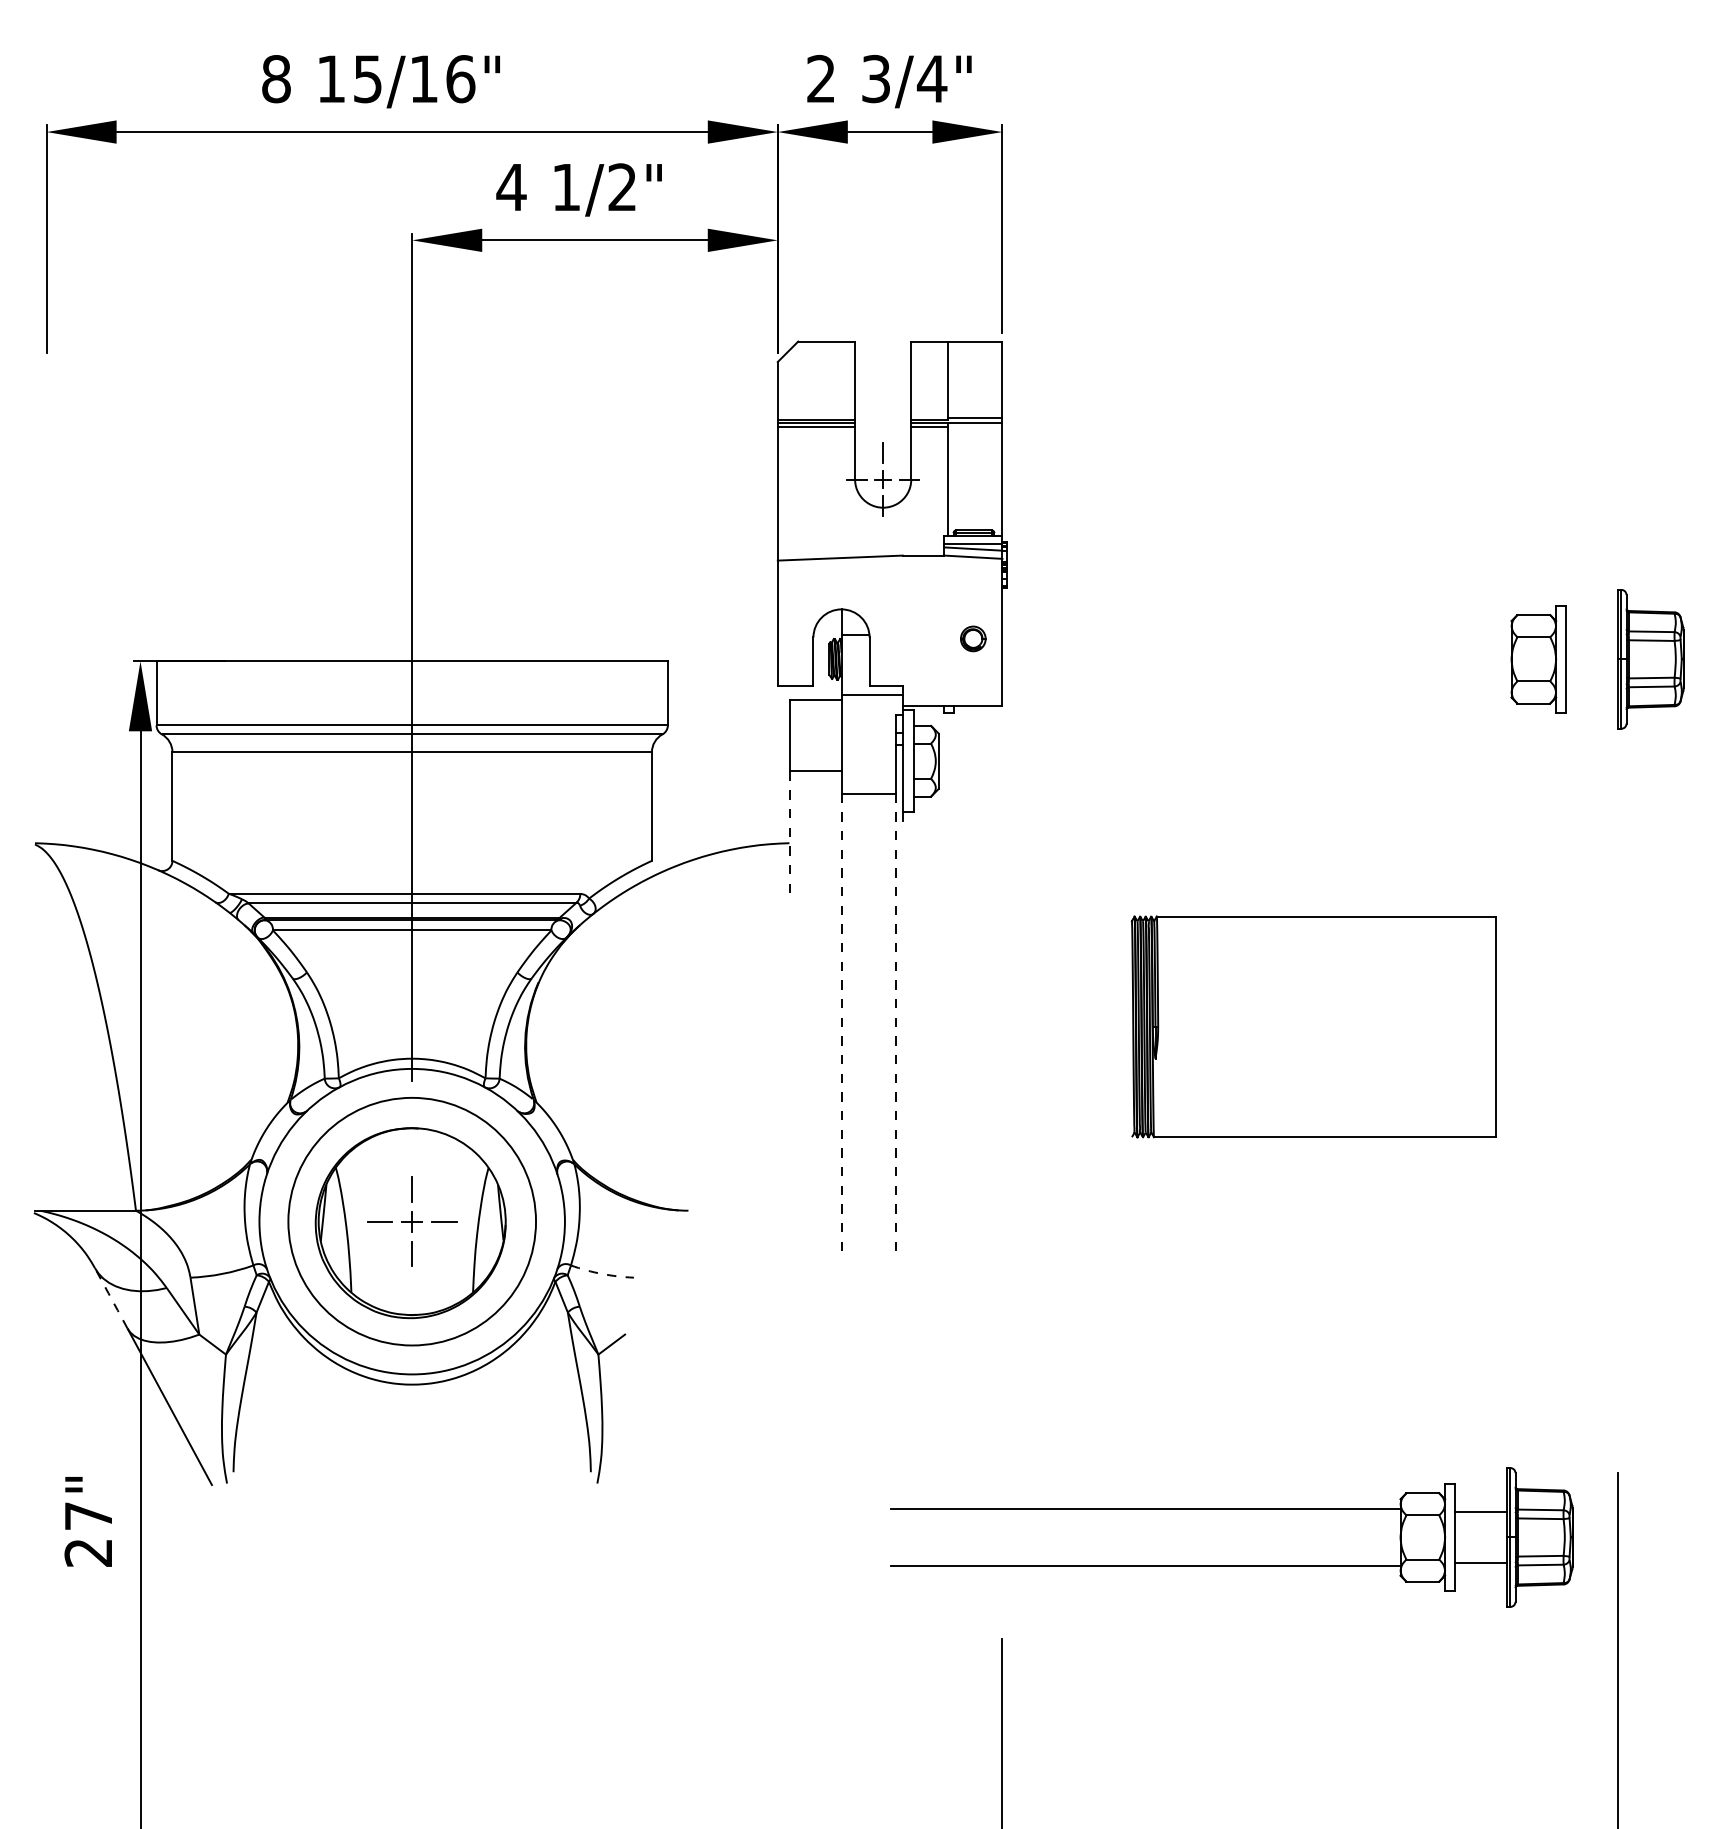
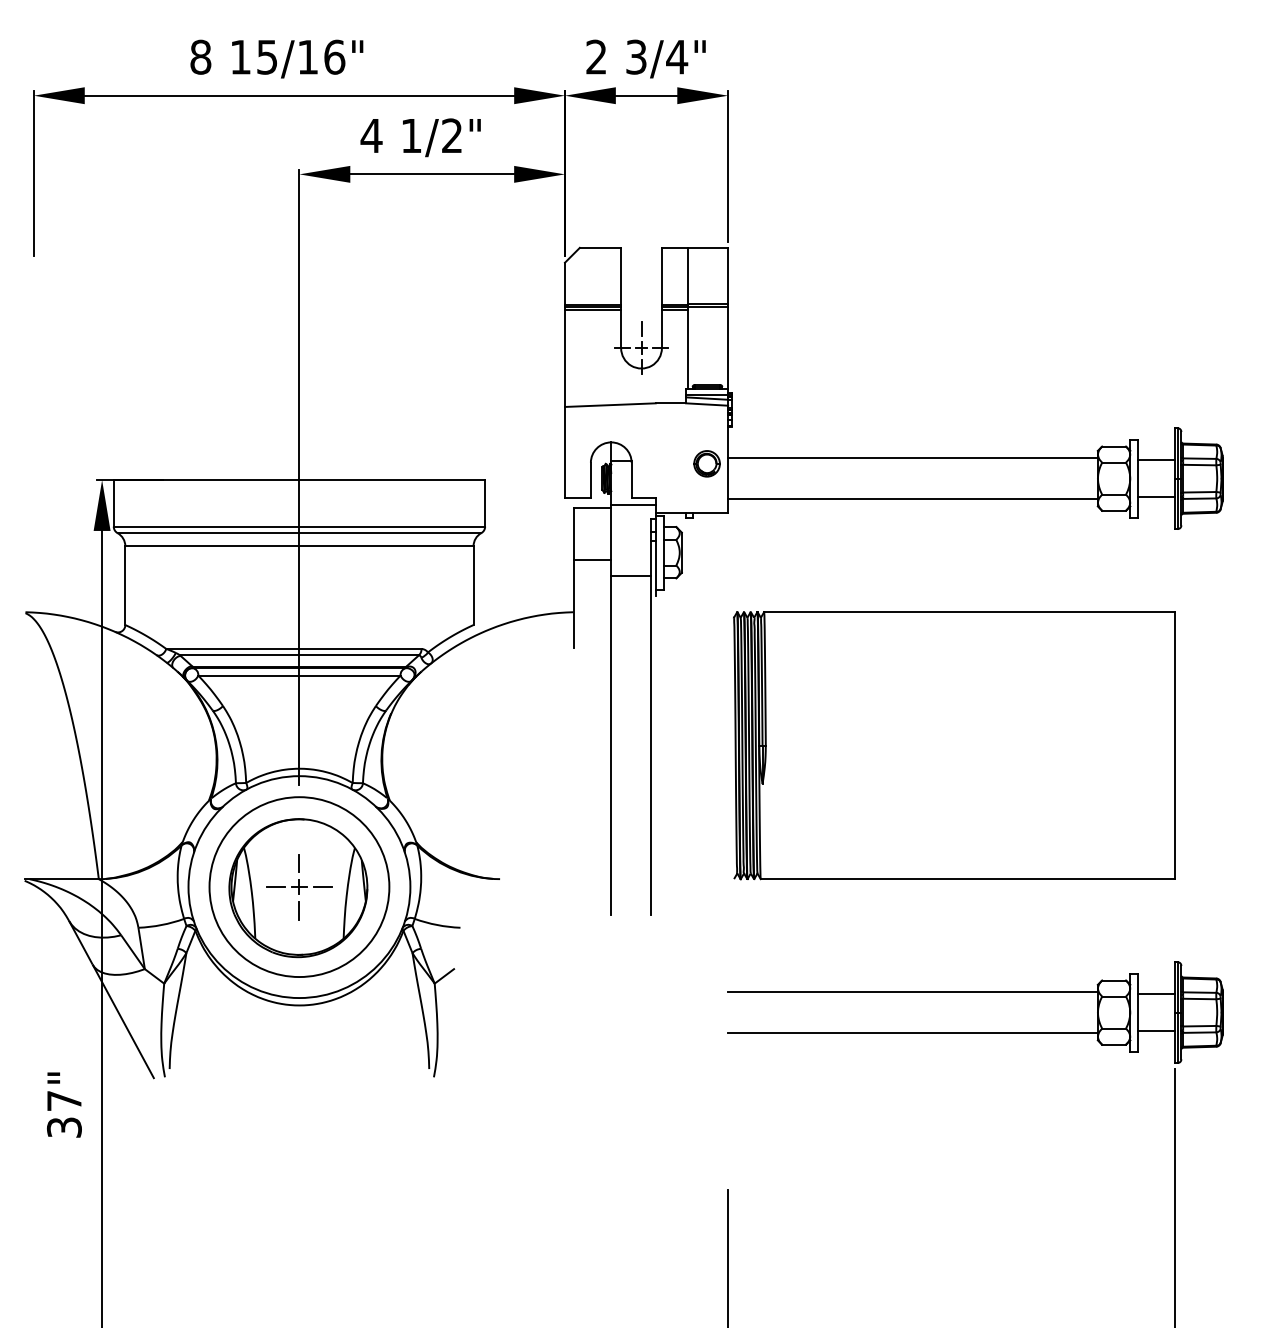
line: (1256, 631) -> (912, 458), added
line: (1591, 633) -> (1155, 459), added
part: (972, 638) -> (706, 463), size x1.43
line: (1591, 684) -> (1155, 496), added
line: (1256, 687) -> (912, 499), added
line: (790, 831) -> (574, 603), dashed -> solid
part: (1313, 1026) -> (954, 745), size x1.67
line: (841, 1027) -> (611, 746), dashed -> solid
line: (896, 1027) -> (651, 746), dashed -> solid
arc: (601, 1273) -> (436, 924), dashed -> solid
line: (111, 1298) -> (81, 942), dashed -> solid
part: (1231, 1509) -> (975, 992), moved
text: (88, 1552) -> (64, 1127), 27" -> 37"

